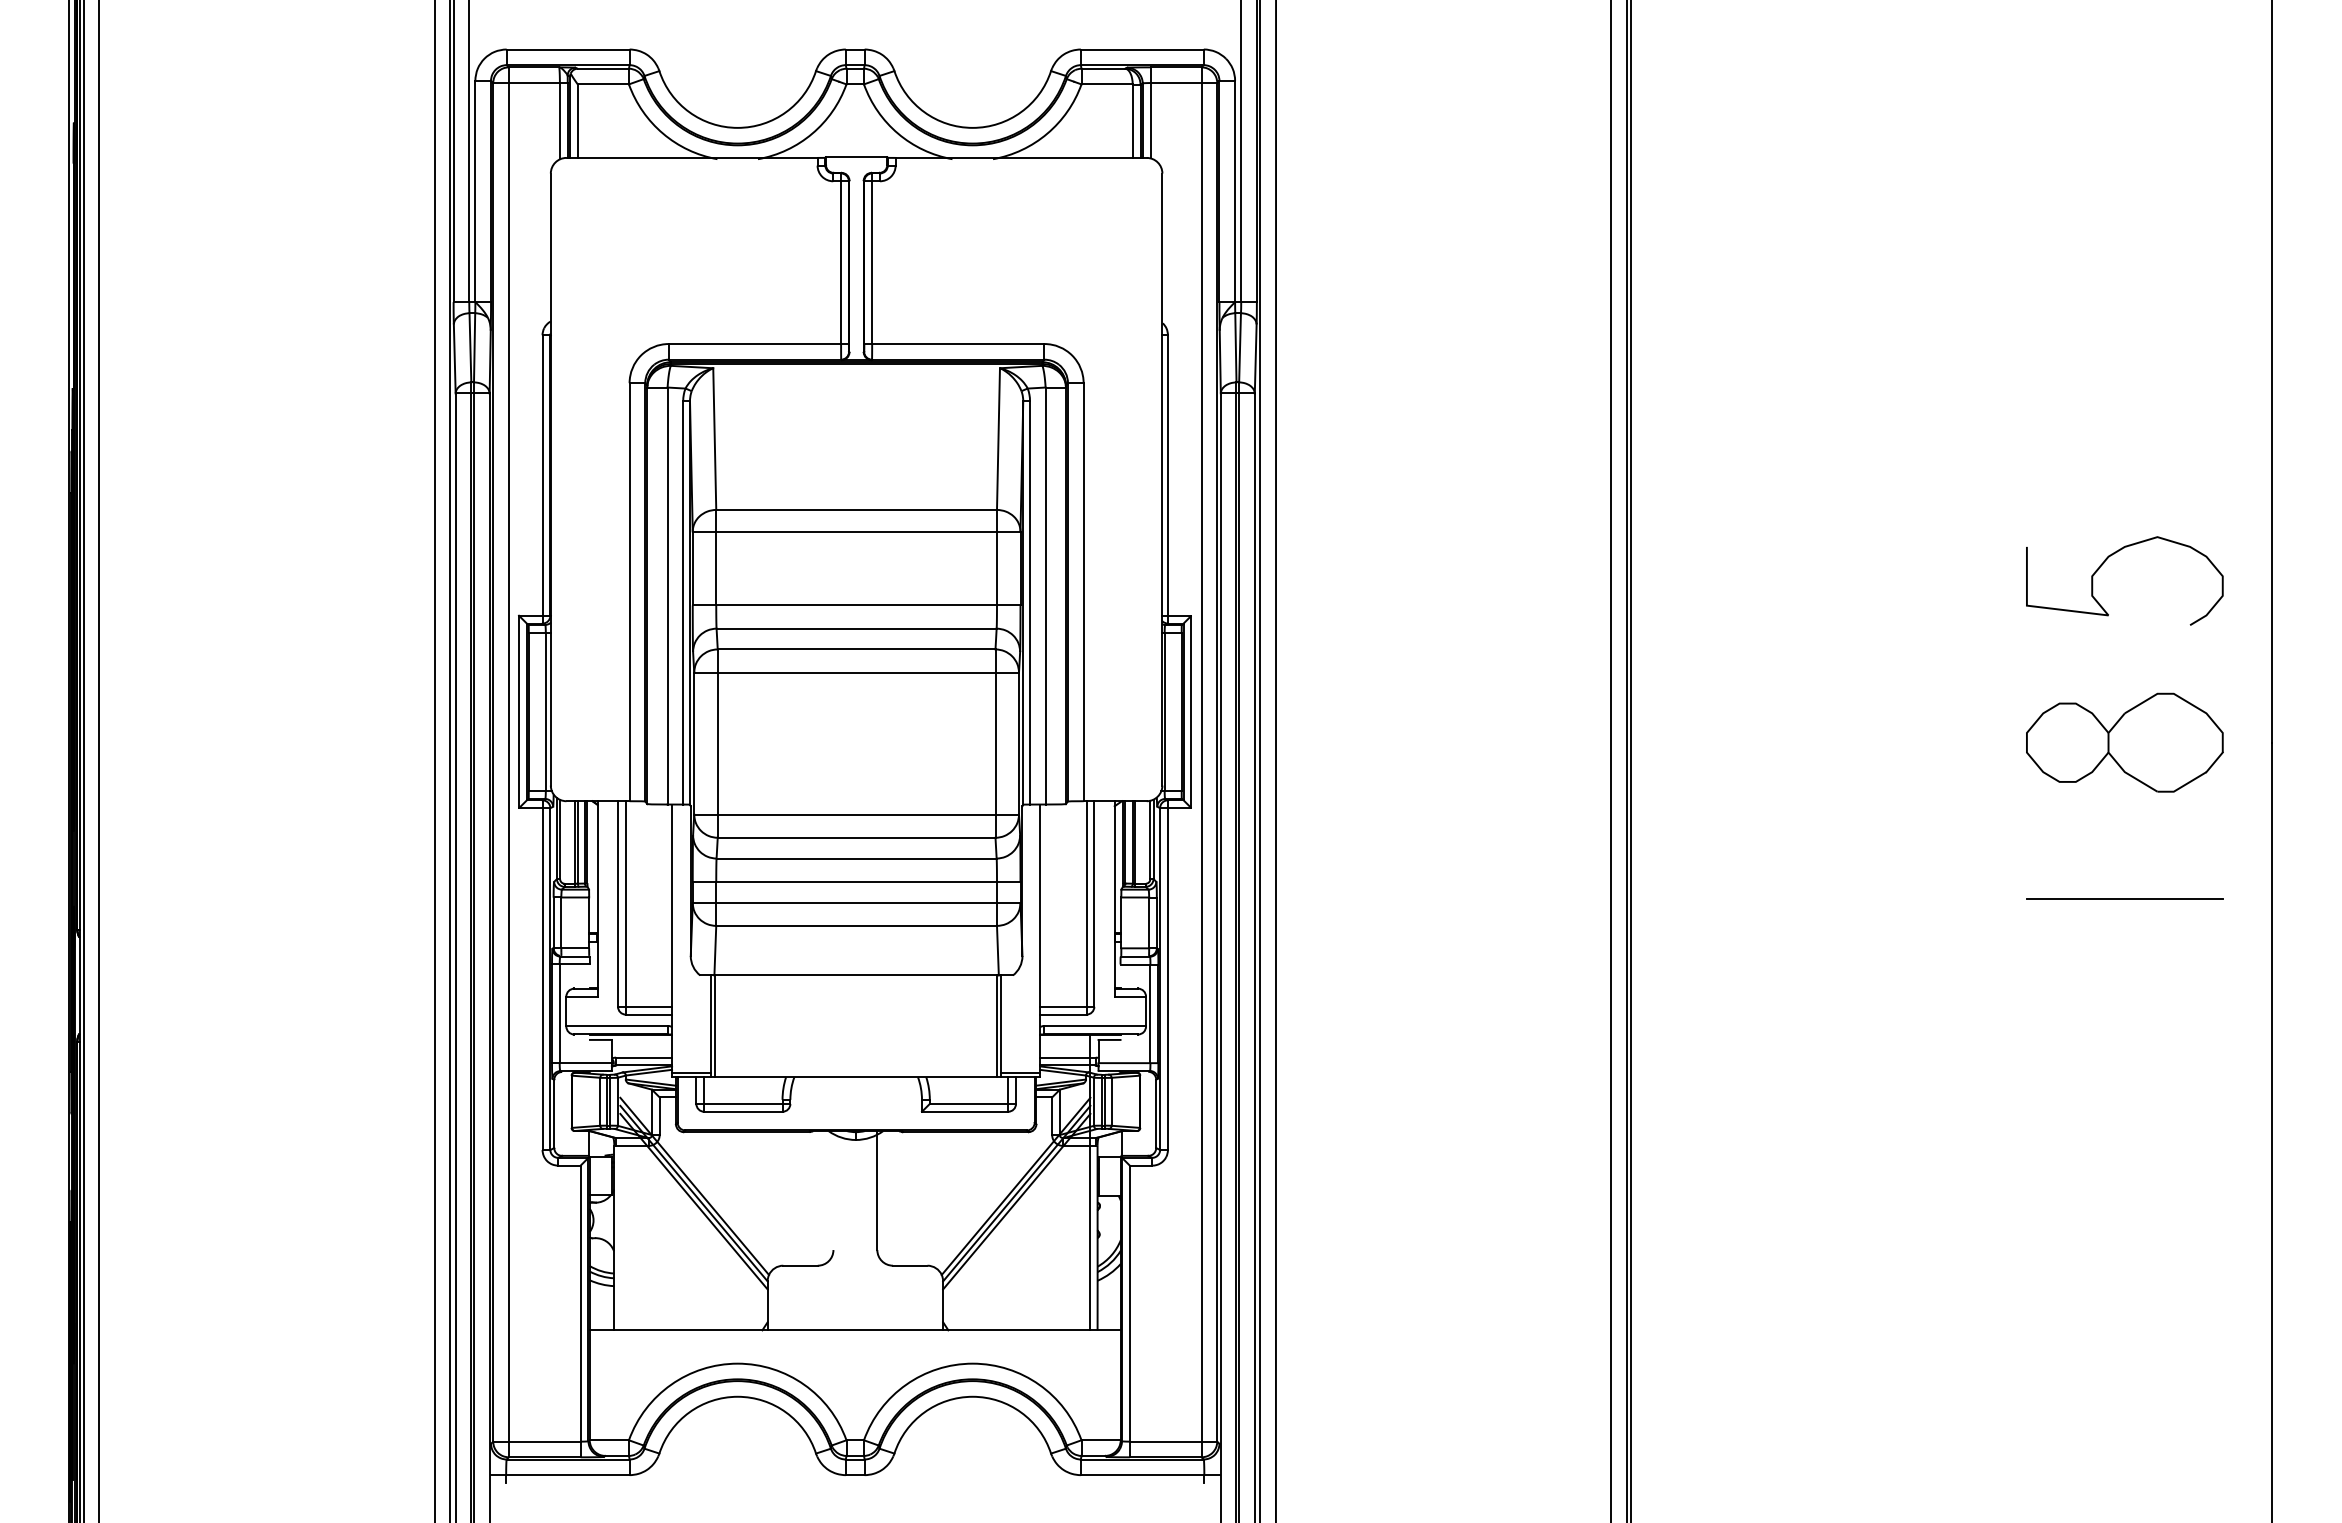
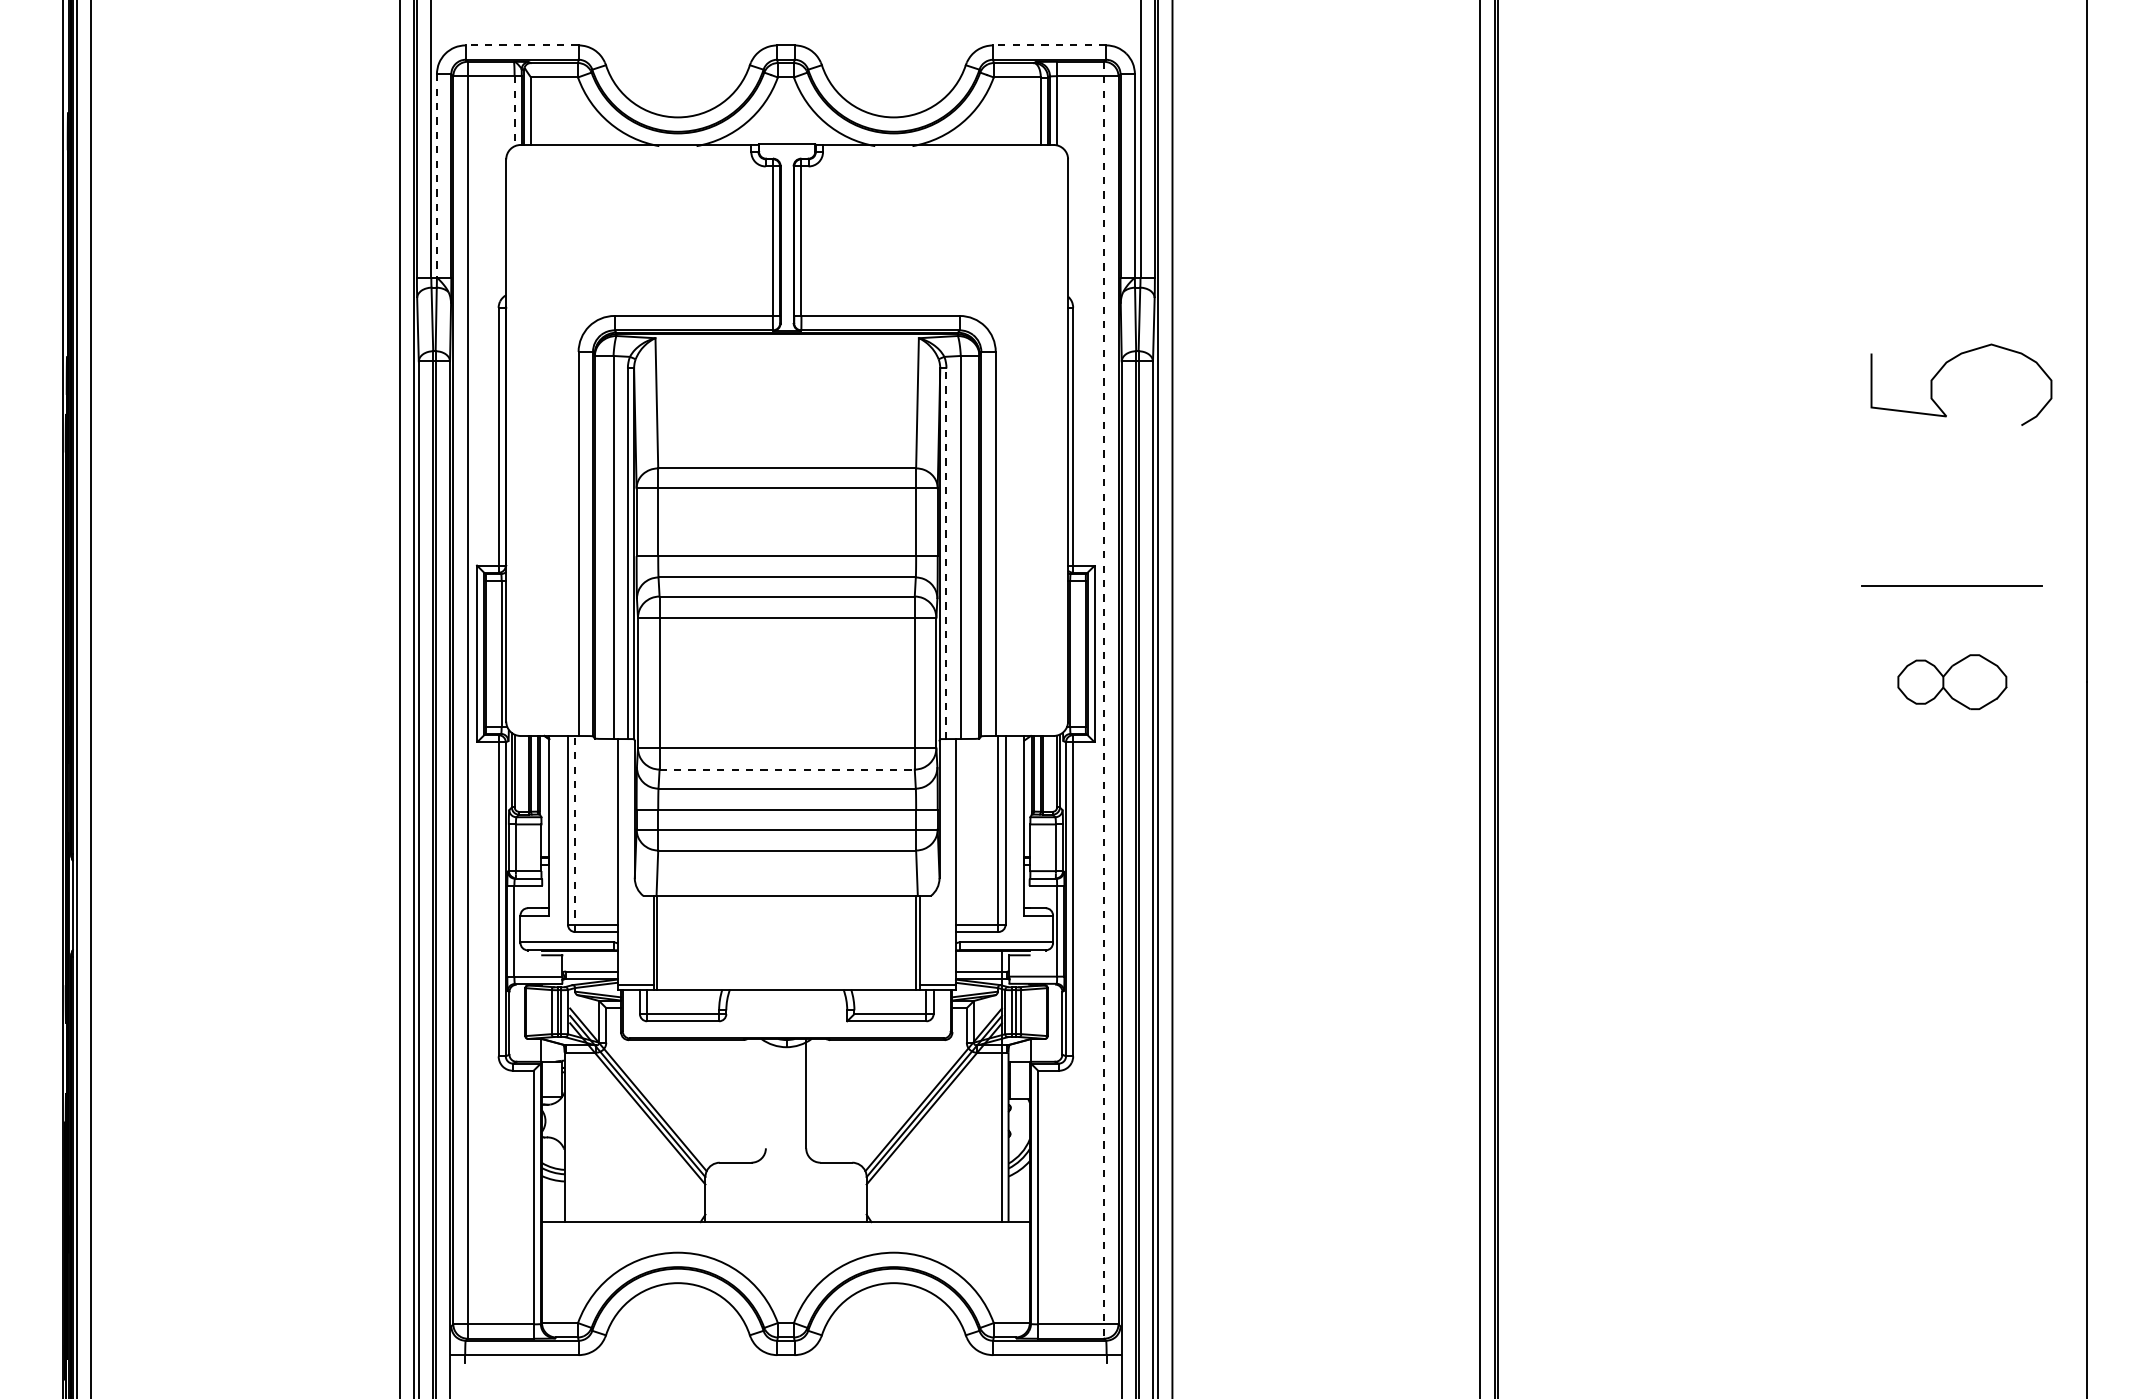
line: (567, 49) -> (521, 45), solid -> dashed
line: (1141, 49) -> (1048, 45), solid -> dashed
line: (559, 121) -> (514, 111), solid -> dashed
line: (475, 191) -> (437, 175), solid -> dashed
curve: (2104, 563) -> (1942, 368), moved
line: (1030, 602) -> (946, 553), solid -> dashed
part: (2124, 742) -> (1951, 682), size x0.6
line: (1201, 762) -> (1104, 700), solid -> dashed
line: (856, 837) -> (787, 769), solid -> dashed
line: (2124, 898) -> (1951, 585), moved
line: (625, 907) -> (574, 833), solid -> dashed

